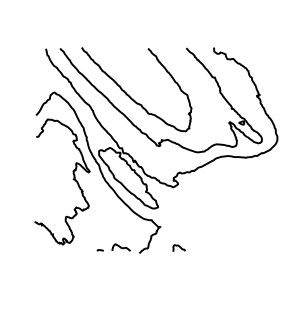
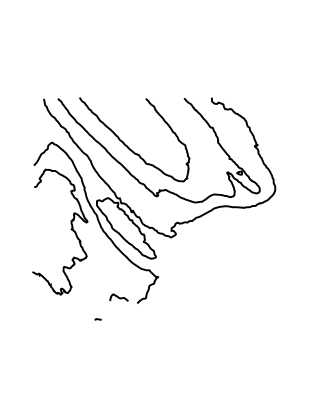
curve: (178, 247) -> (176, 297), removed
curve: (99, 250) -> (97, 319), moved

